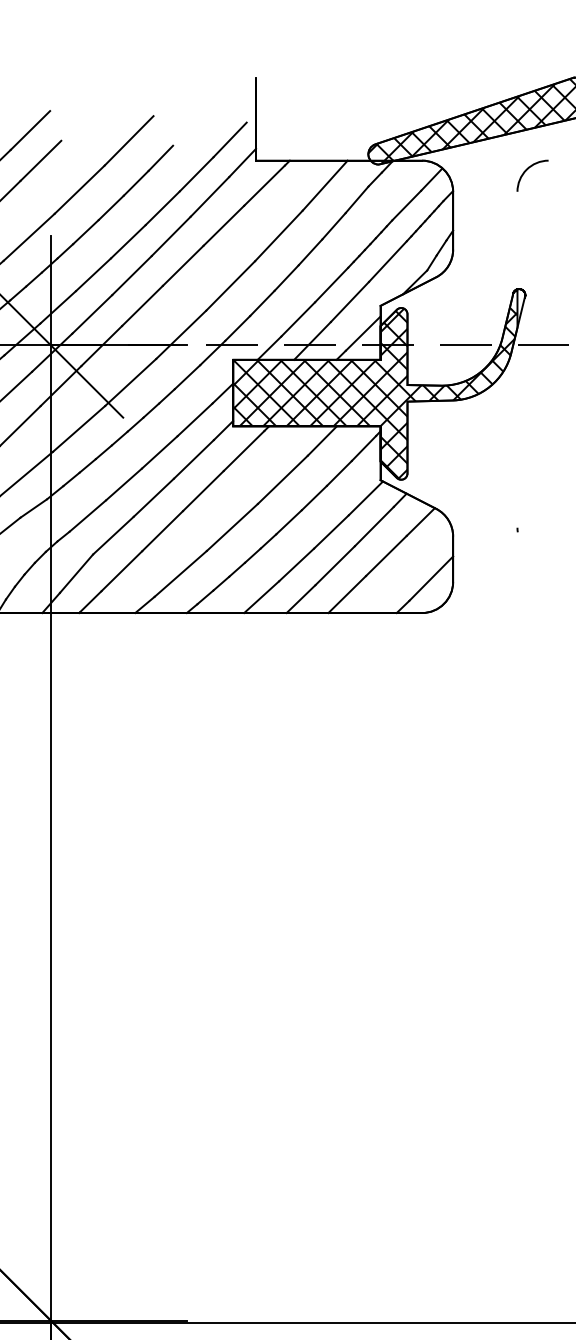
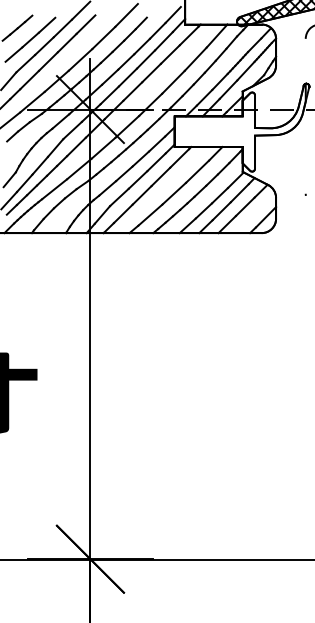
hatch: (373, 383) -> (239, 127), removed

